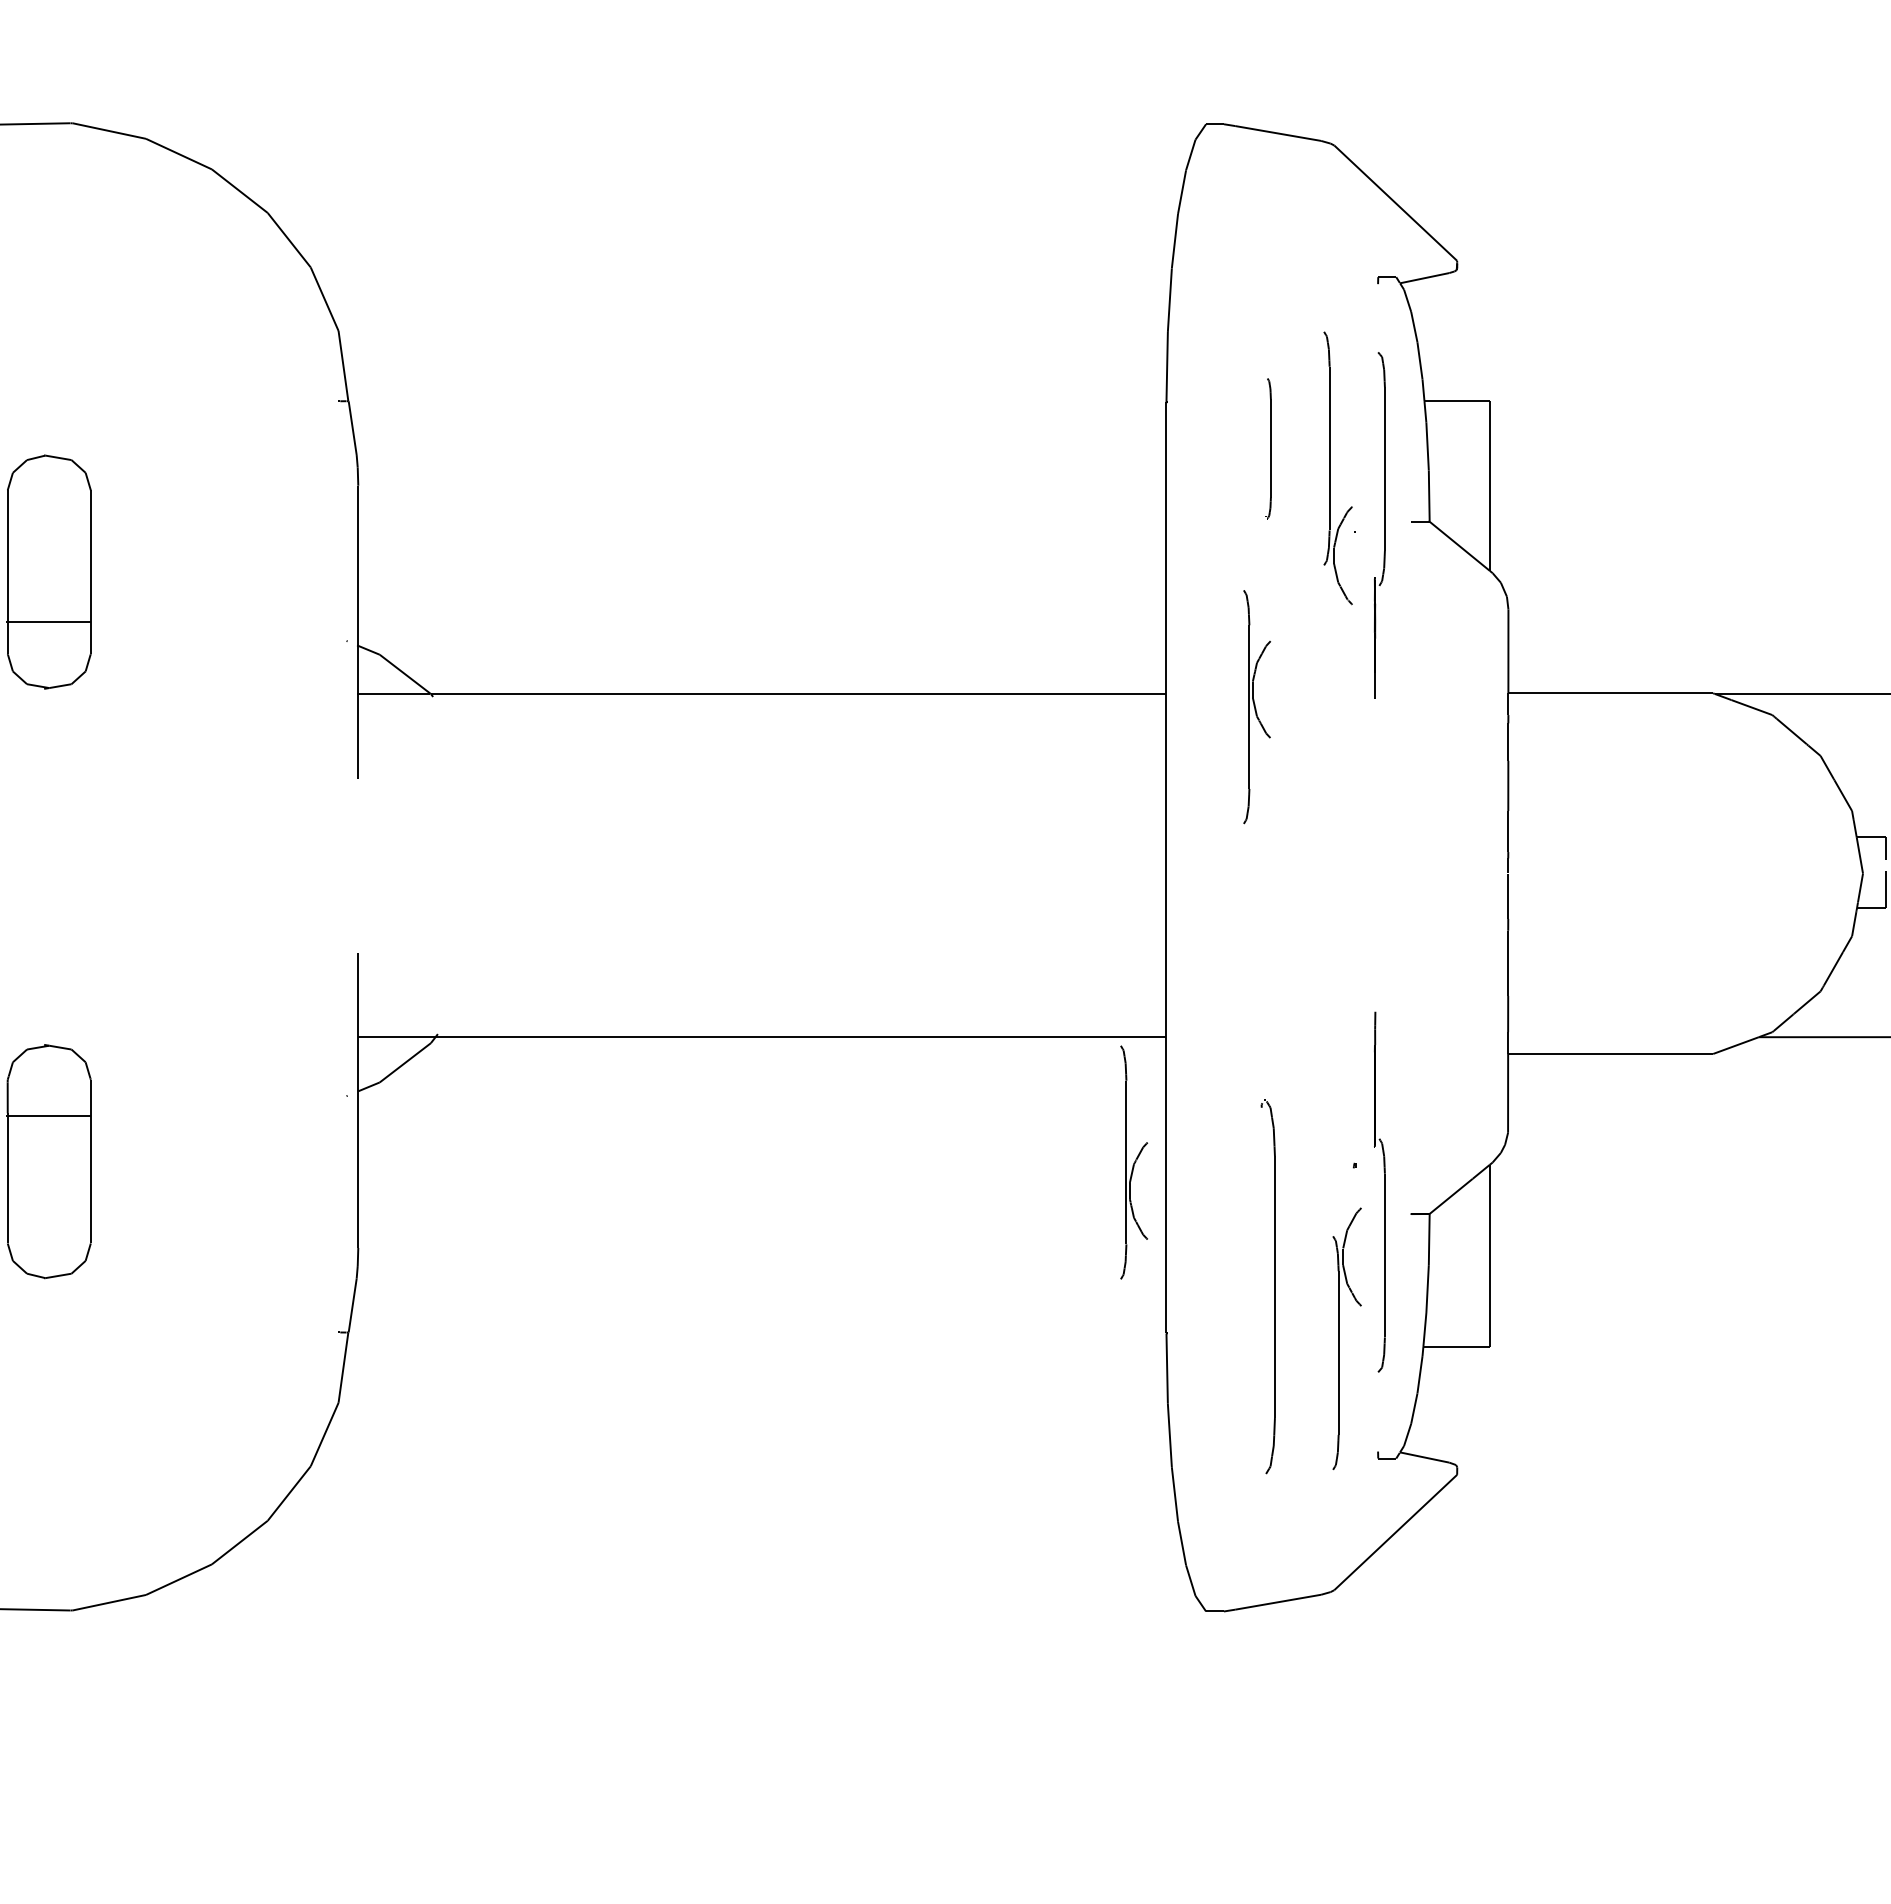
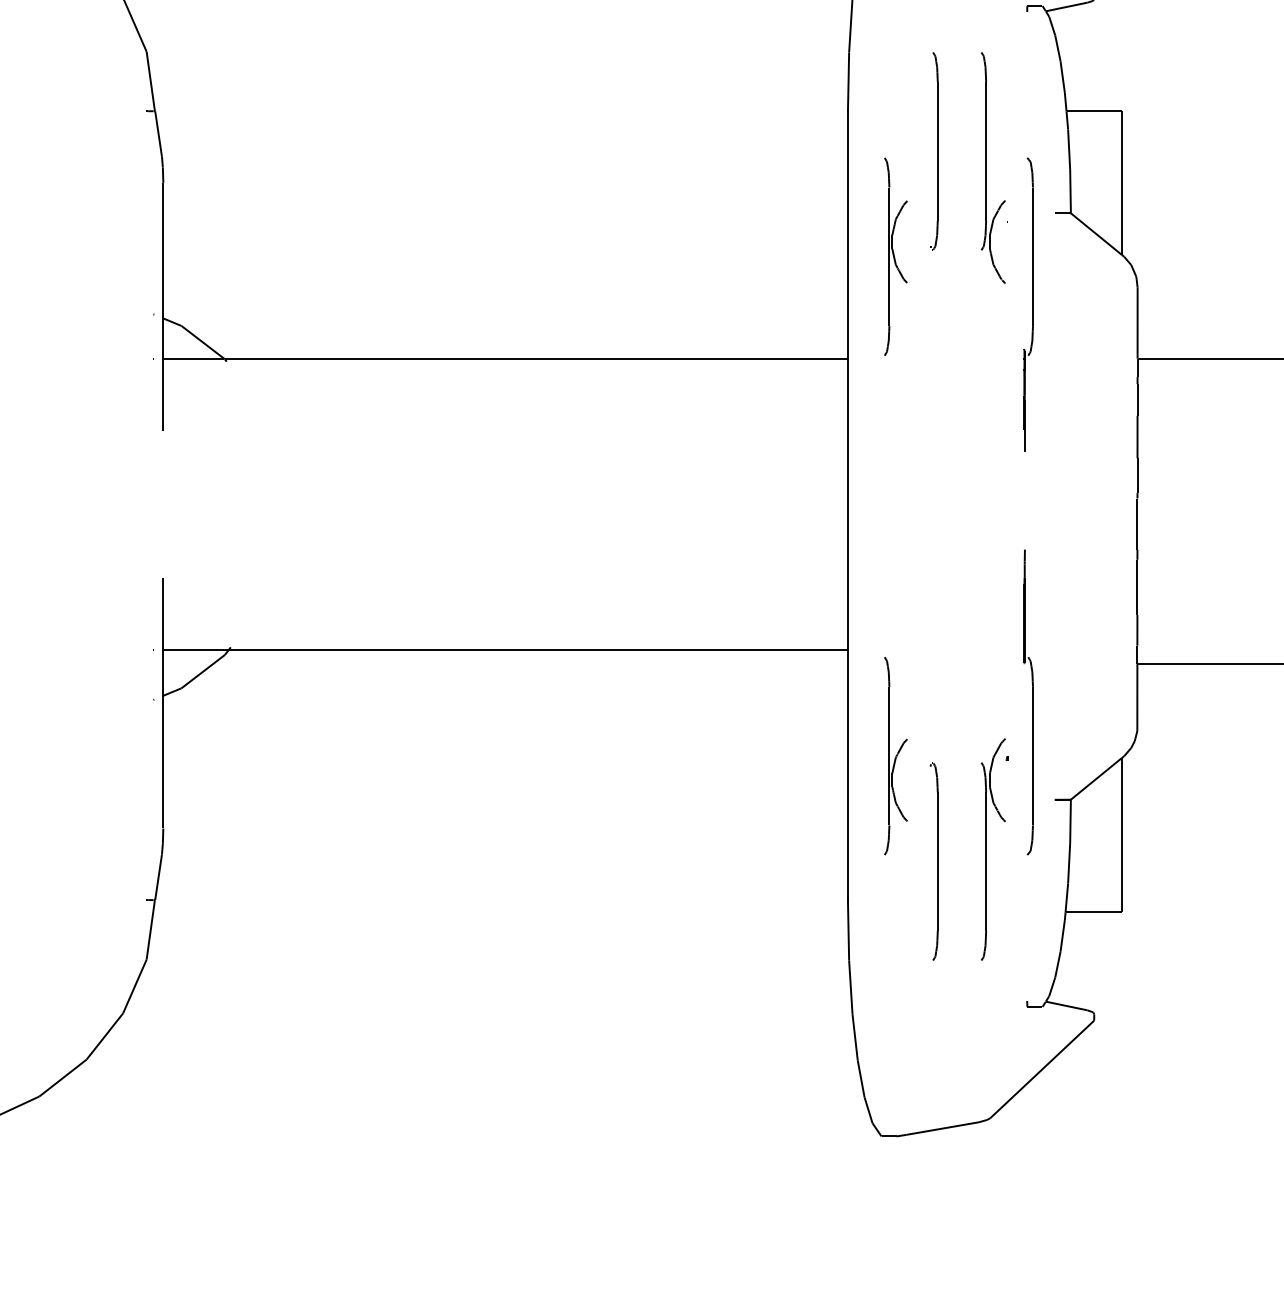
part: (1268, 448) -> (934, 151), size x1.67
part: (1379, 525) -> (1028, 304), moved
part: (1256, 707) -> (895, 257), moved
part: (1134, 1162) -> (896, 756), moved
part: (1379, 1191) -> (1028, 701), moved
part: (1268, 1286) -> (934, 861), size x0.62
part: (1339, 1338) -> (986, 849), moved

